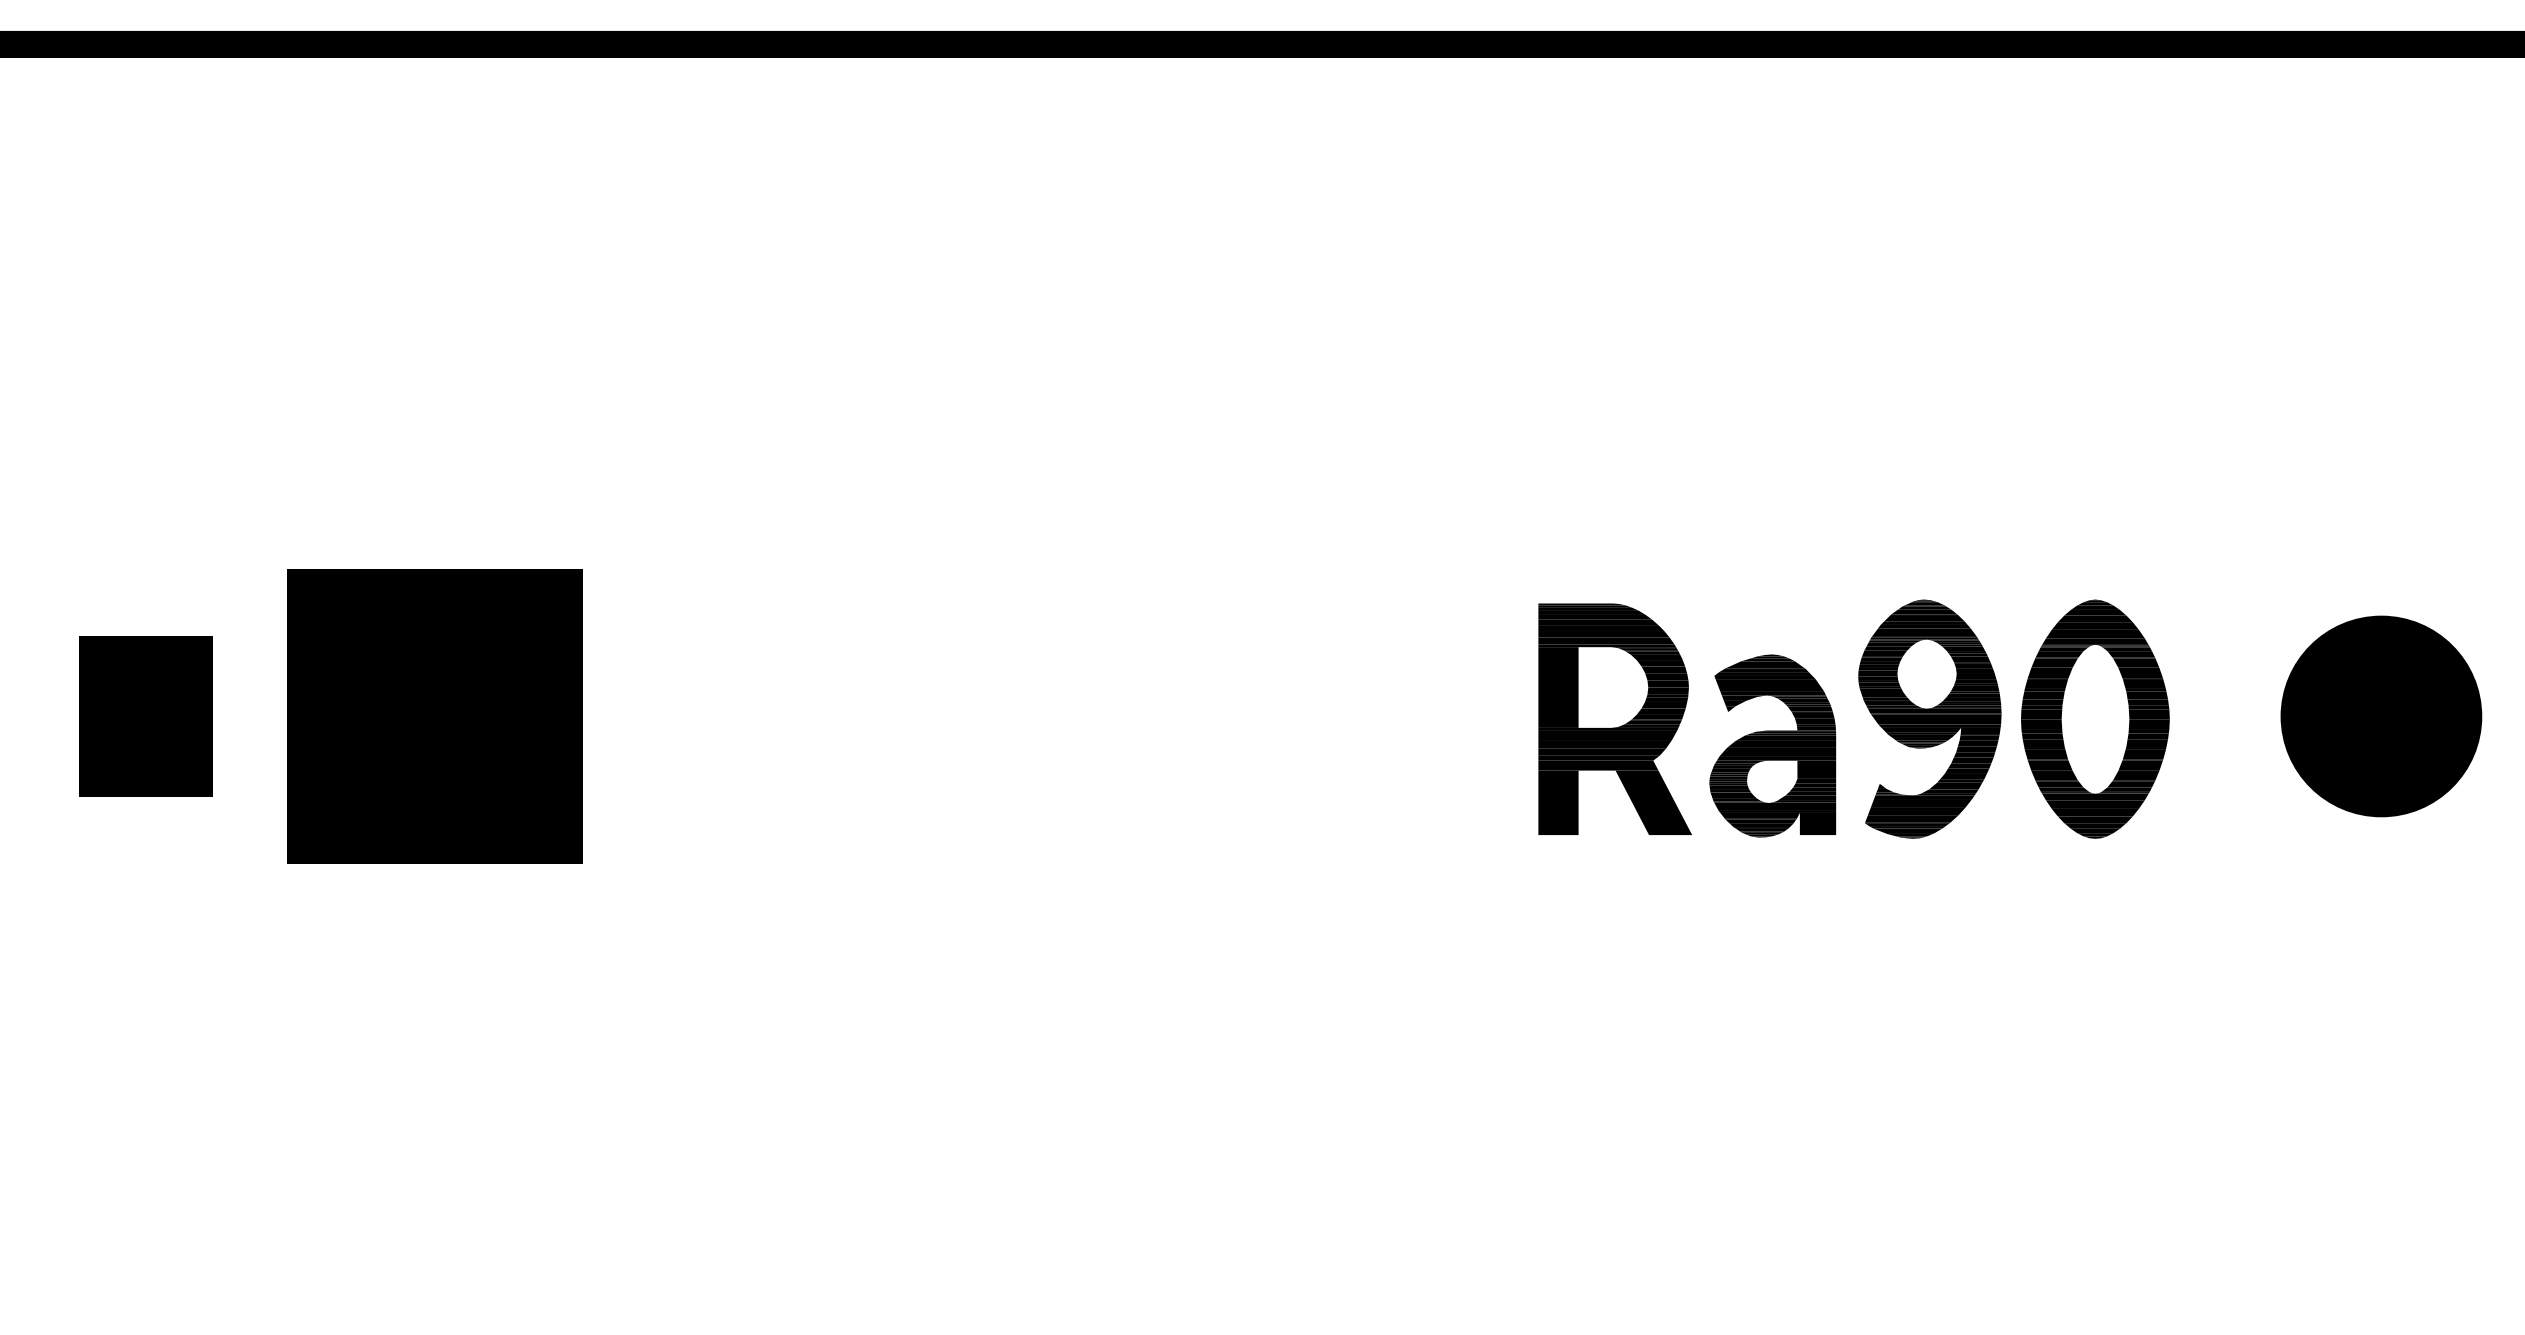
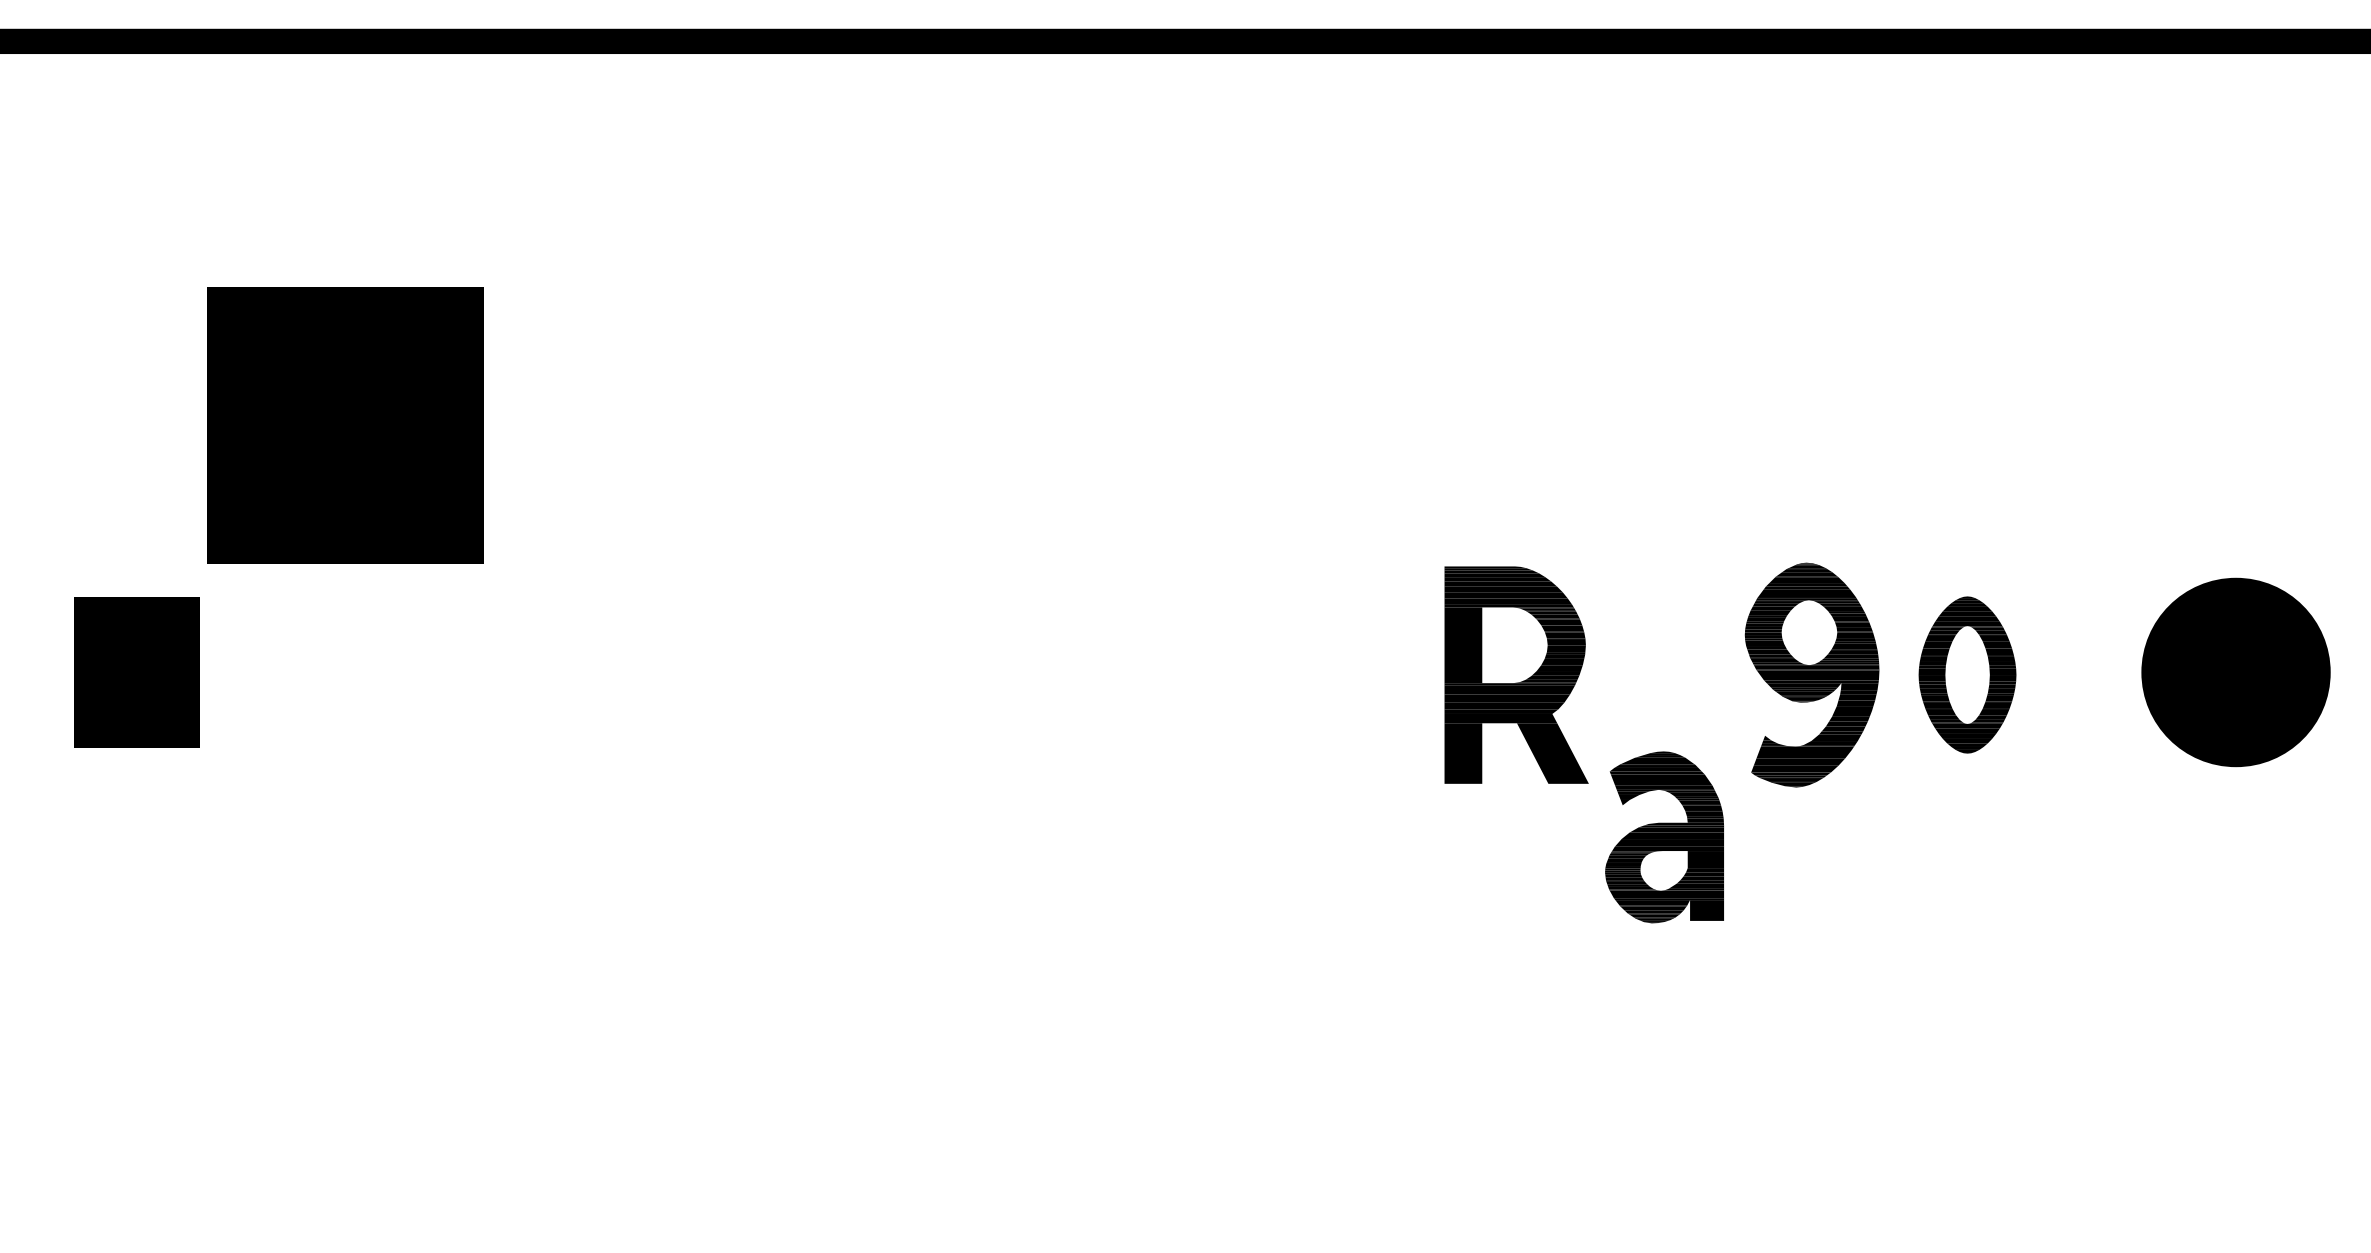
part: (434, 716) -> (345, 425), moved
part: (2095, 718) -> (1967, 674), size x0.7
part: (1772, 745) -> (1664, 836), moved

